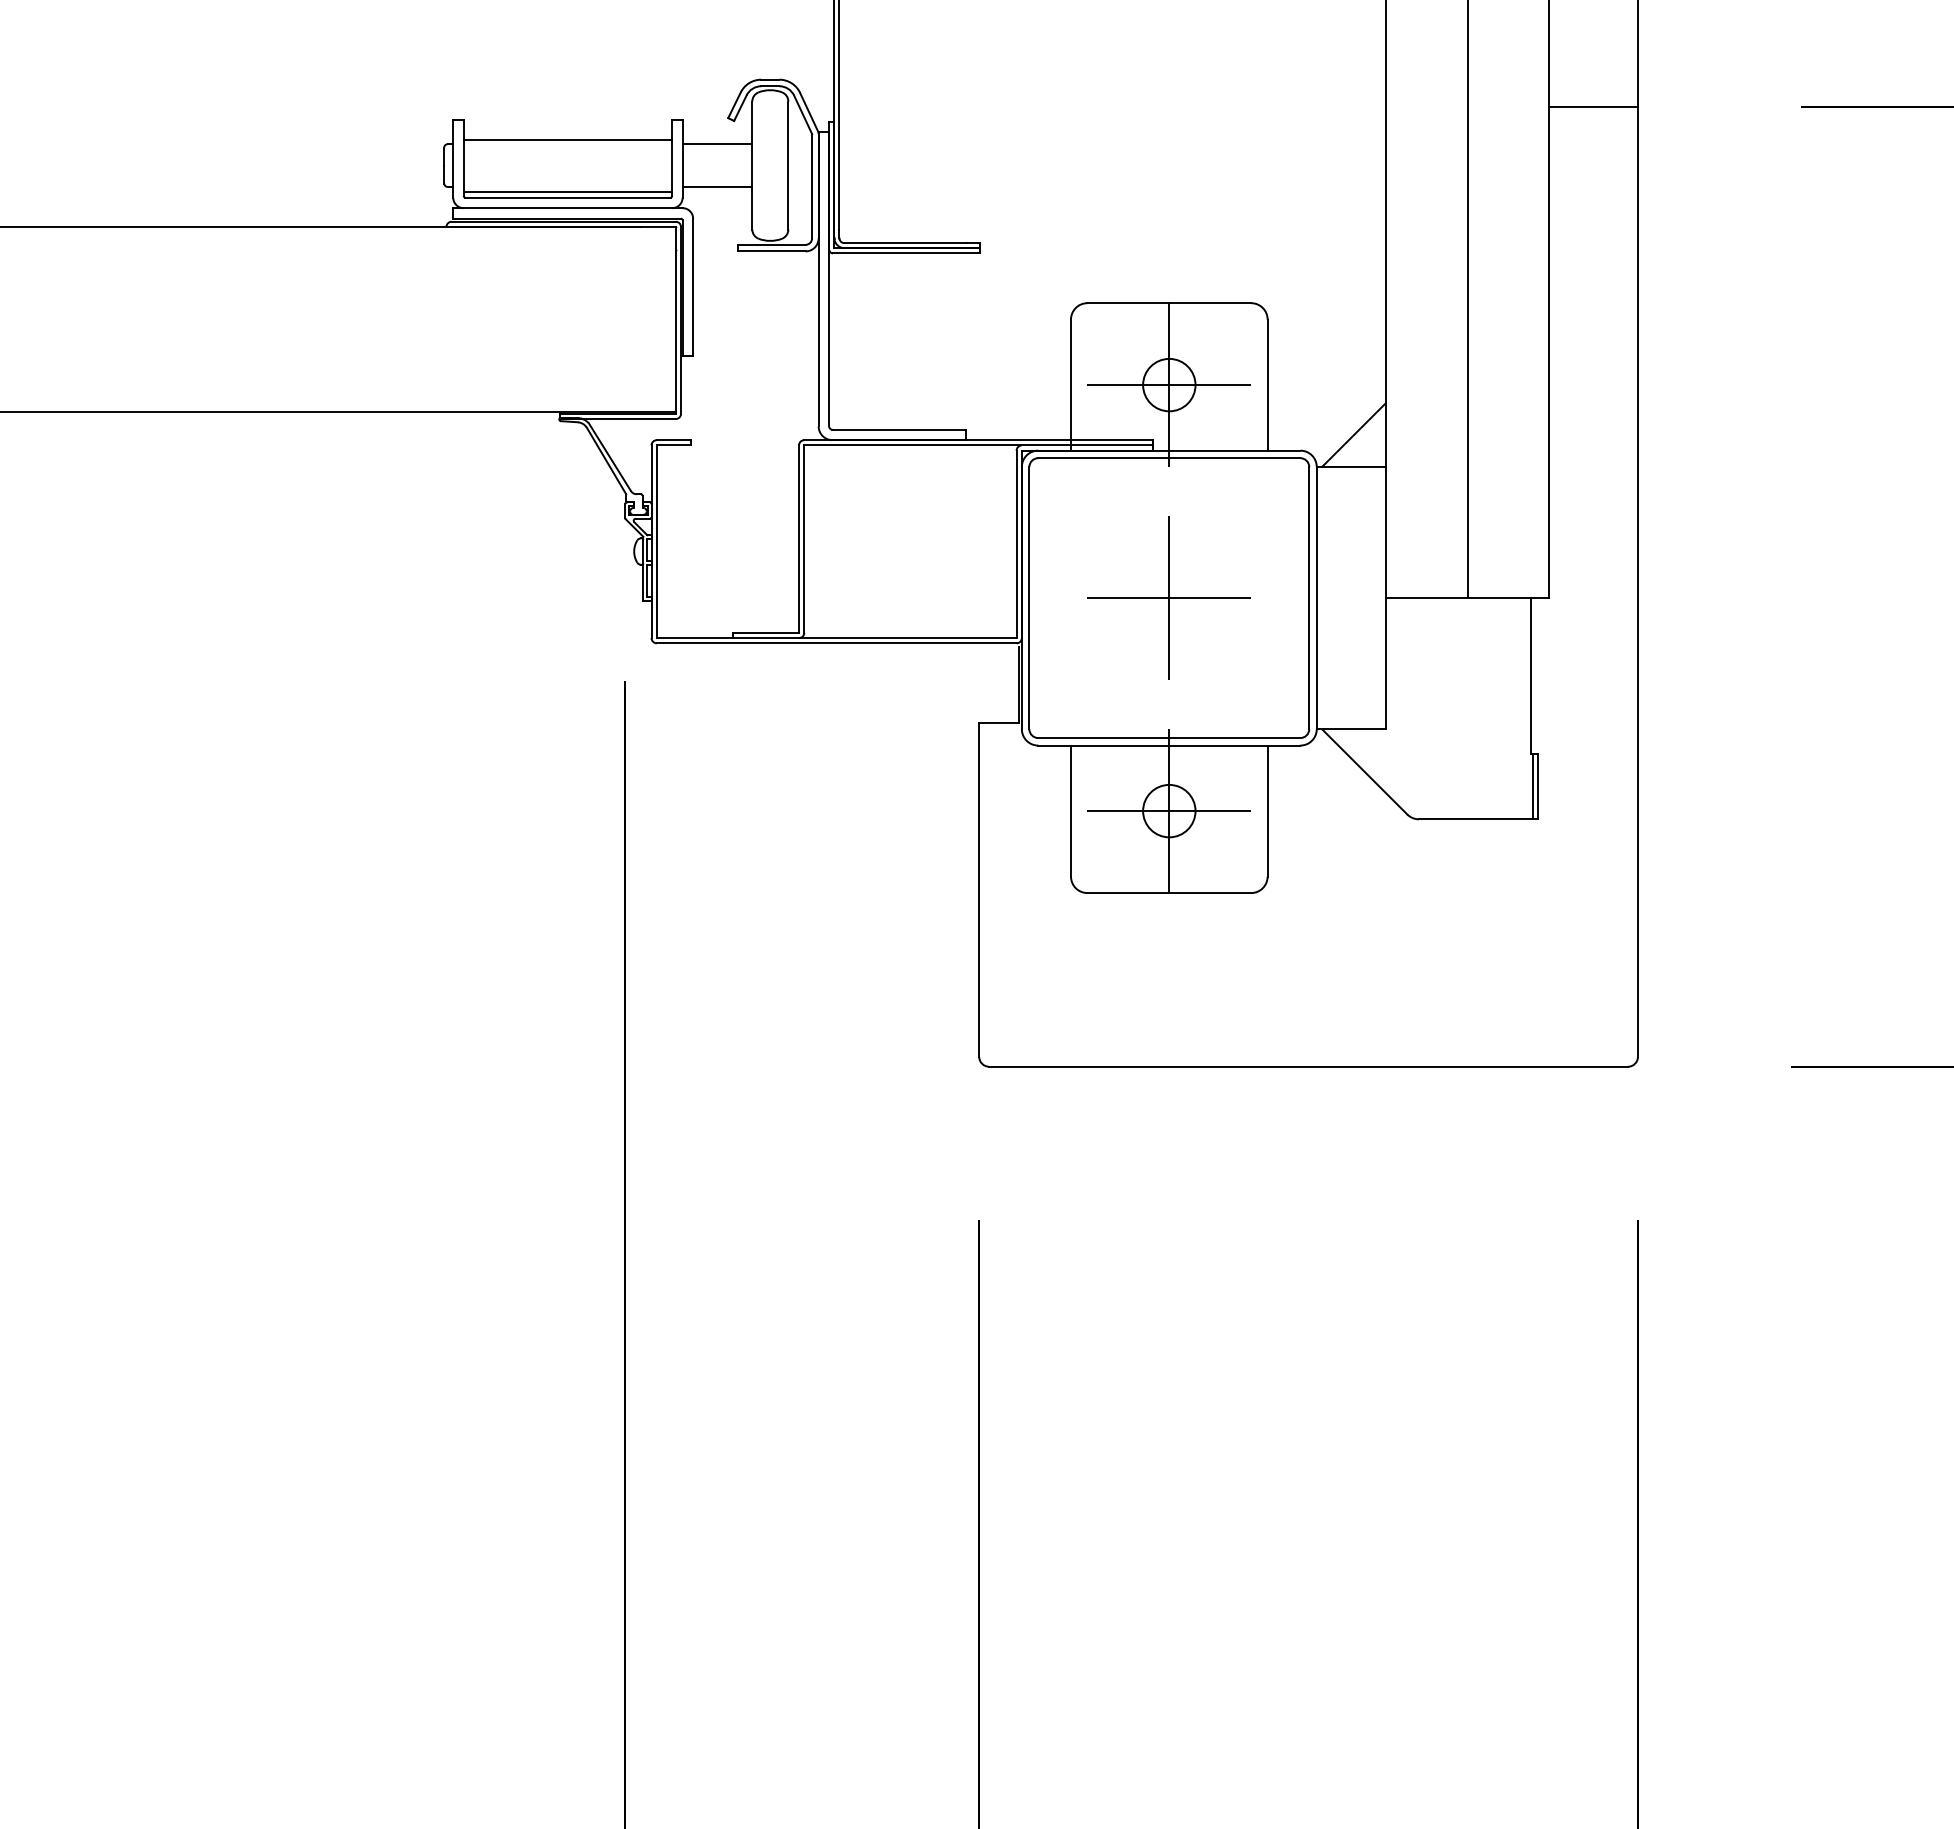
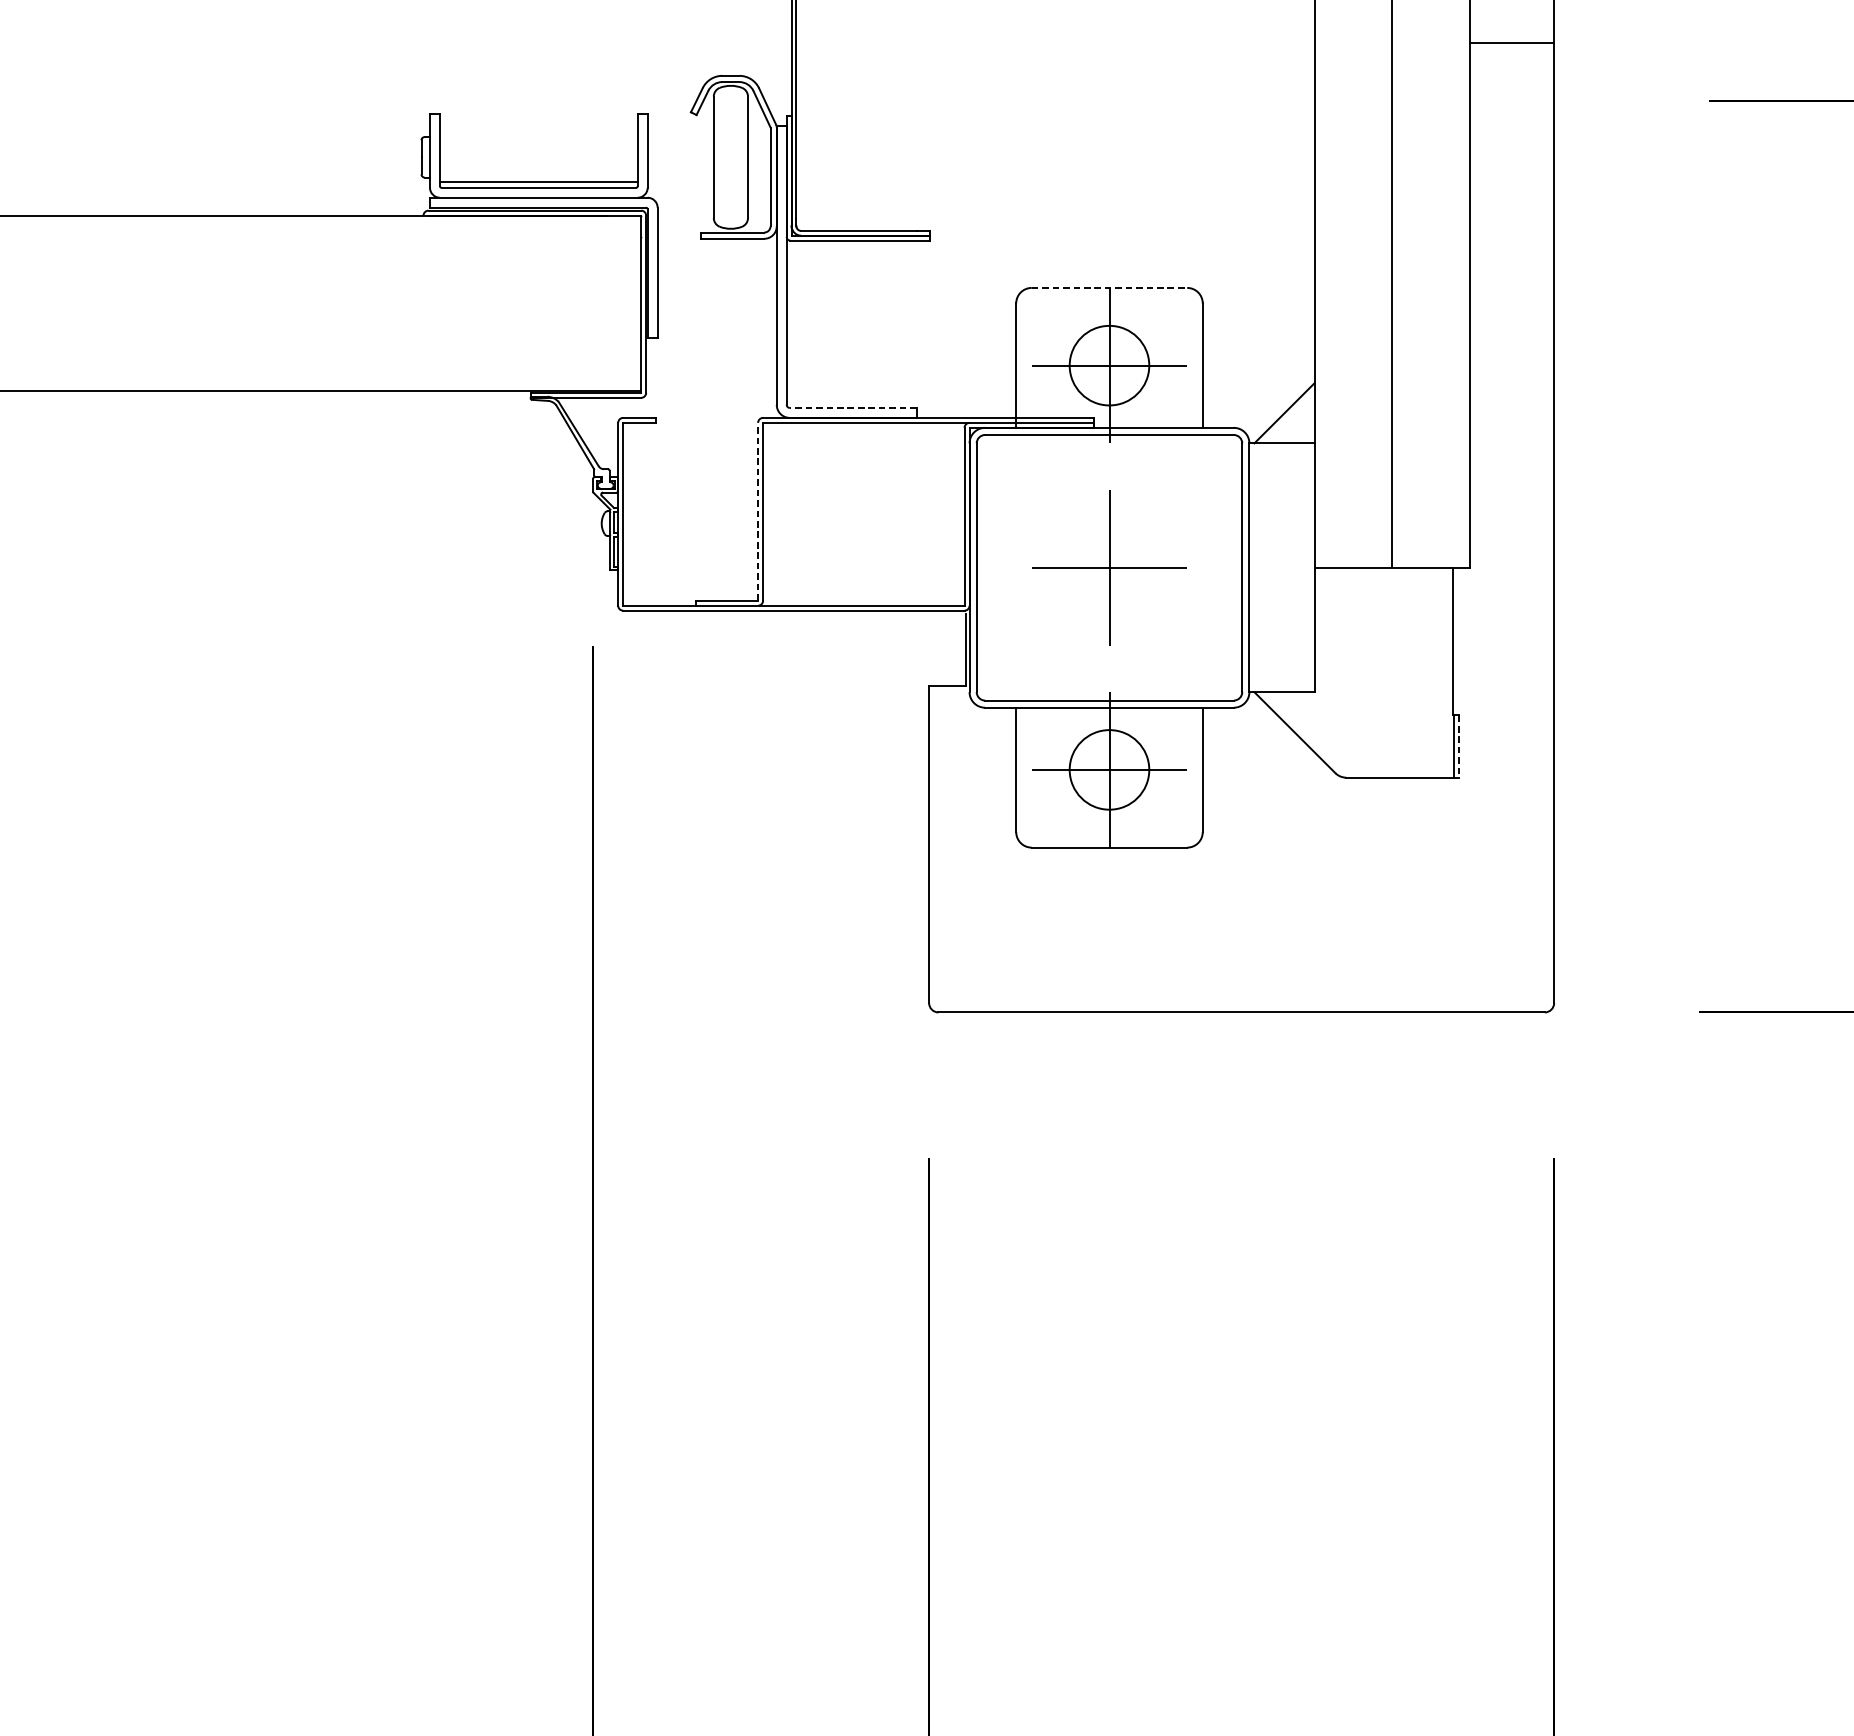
line: (1593, 106) -> (1511, 43), moved
line: (567, 139) -> (538, 132), removed
line: (717, 144) -> (680, 137), removed
line: (717, 186) -> (680, 177), removed
line: (1169, 303) -> (1109, 288), solid -> dashed
circle: (1169, 384) -> (1109, 365), size x1.6
line: (899, 429) -> (853, 407), solid -> dashed
line: (799, 539) -> (758, 512), solid -> dashed
line: (1537, 786) -> (1458, 746), solid -> dashed
circle: (1169, 810) -> (1109, 769), size x1.6

